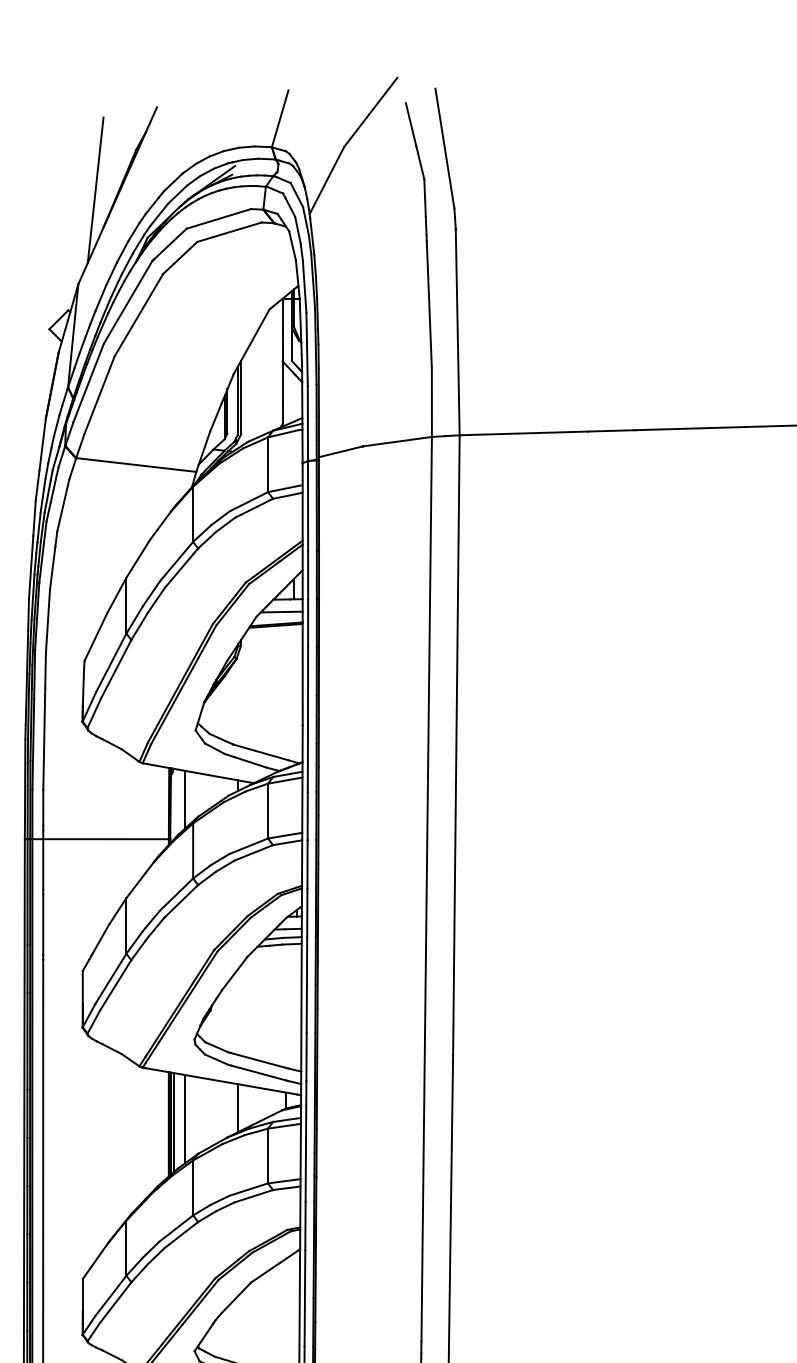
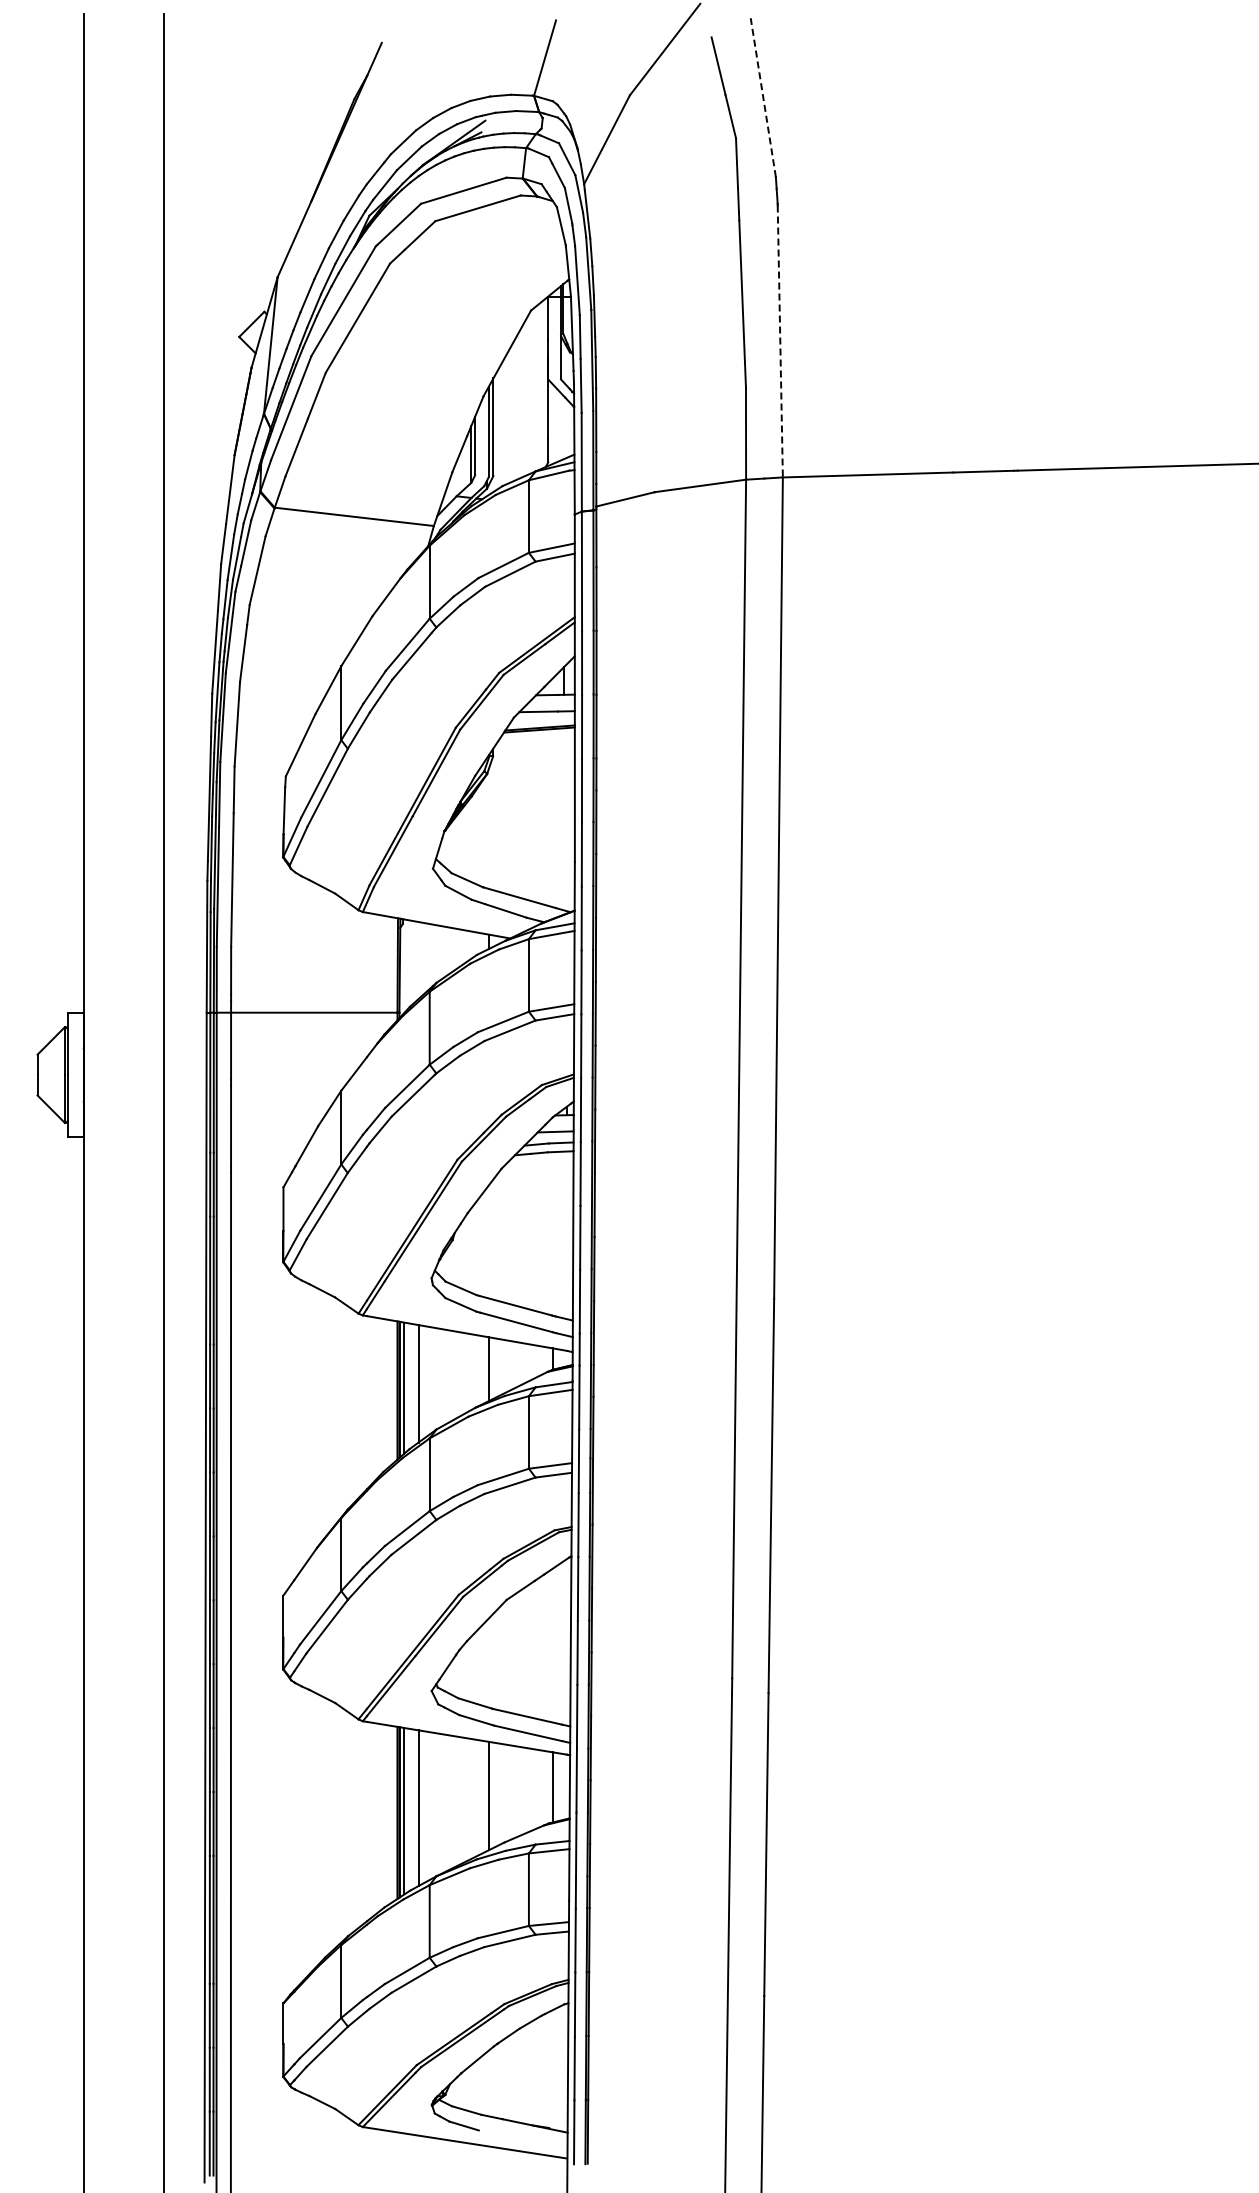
line: (445, 148) -> (763, 97), solid -> dashed
line: (95, 190) -> (300, 152), removed
line: (457, 332) -> (780, 341), solid -> dashed
line: (184, 799) -> (418, 960), removed

